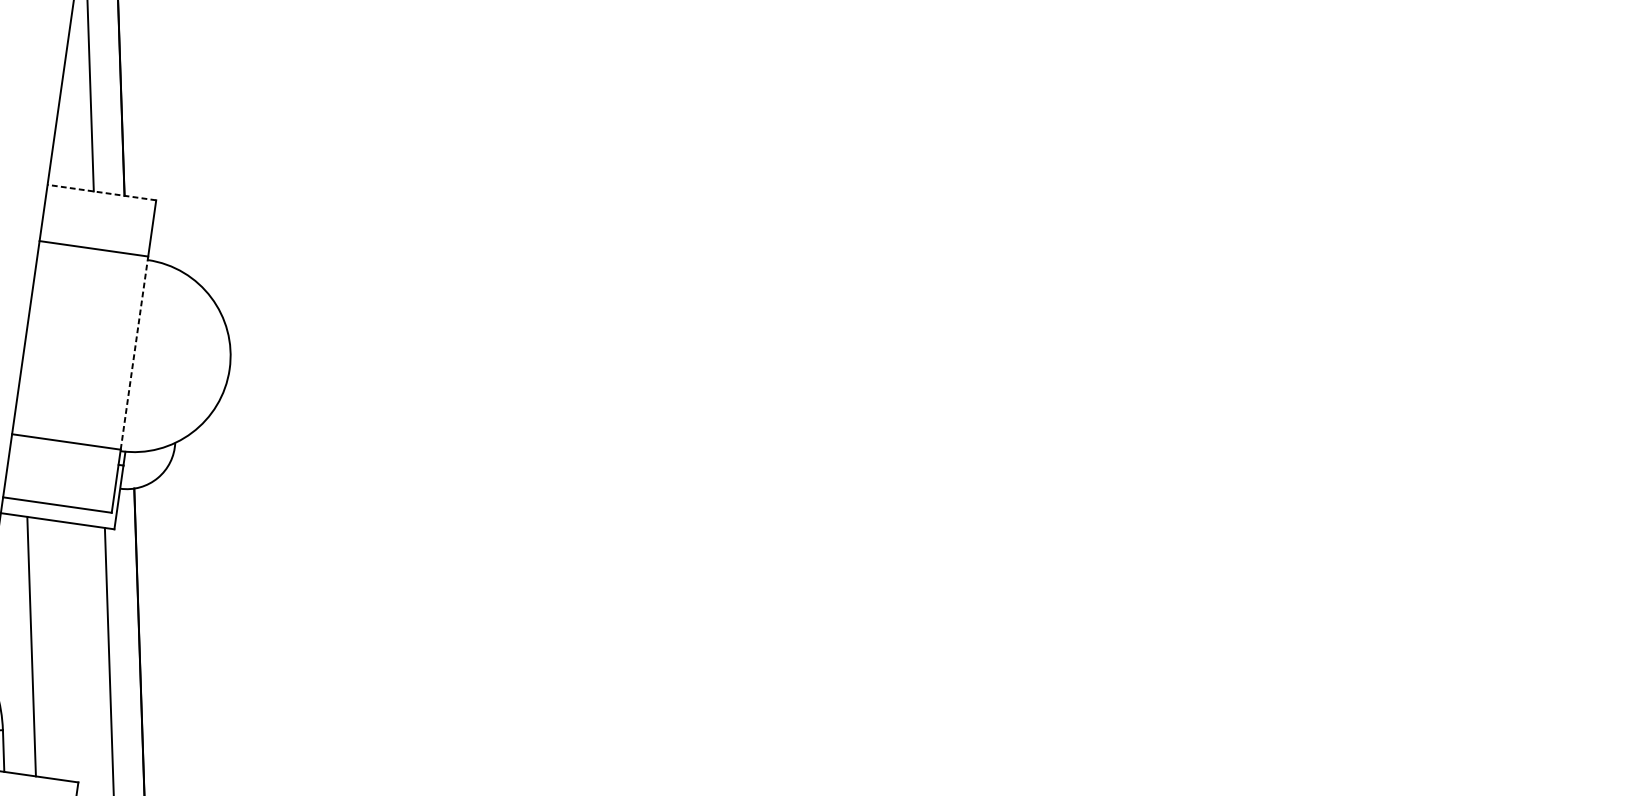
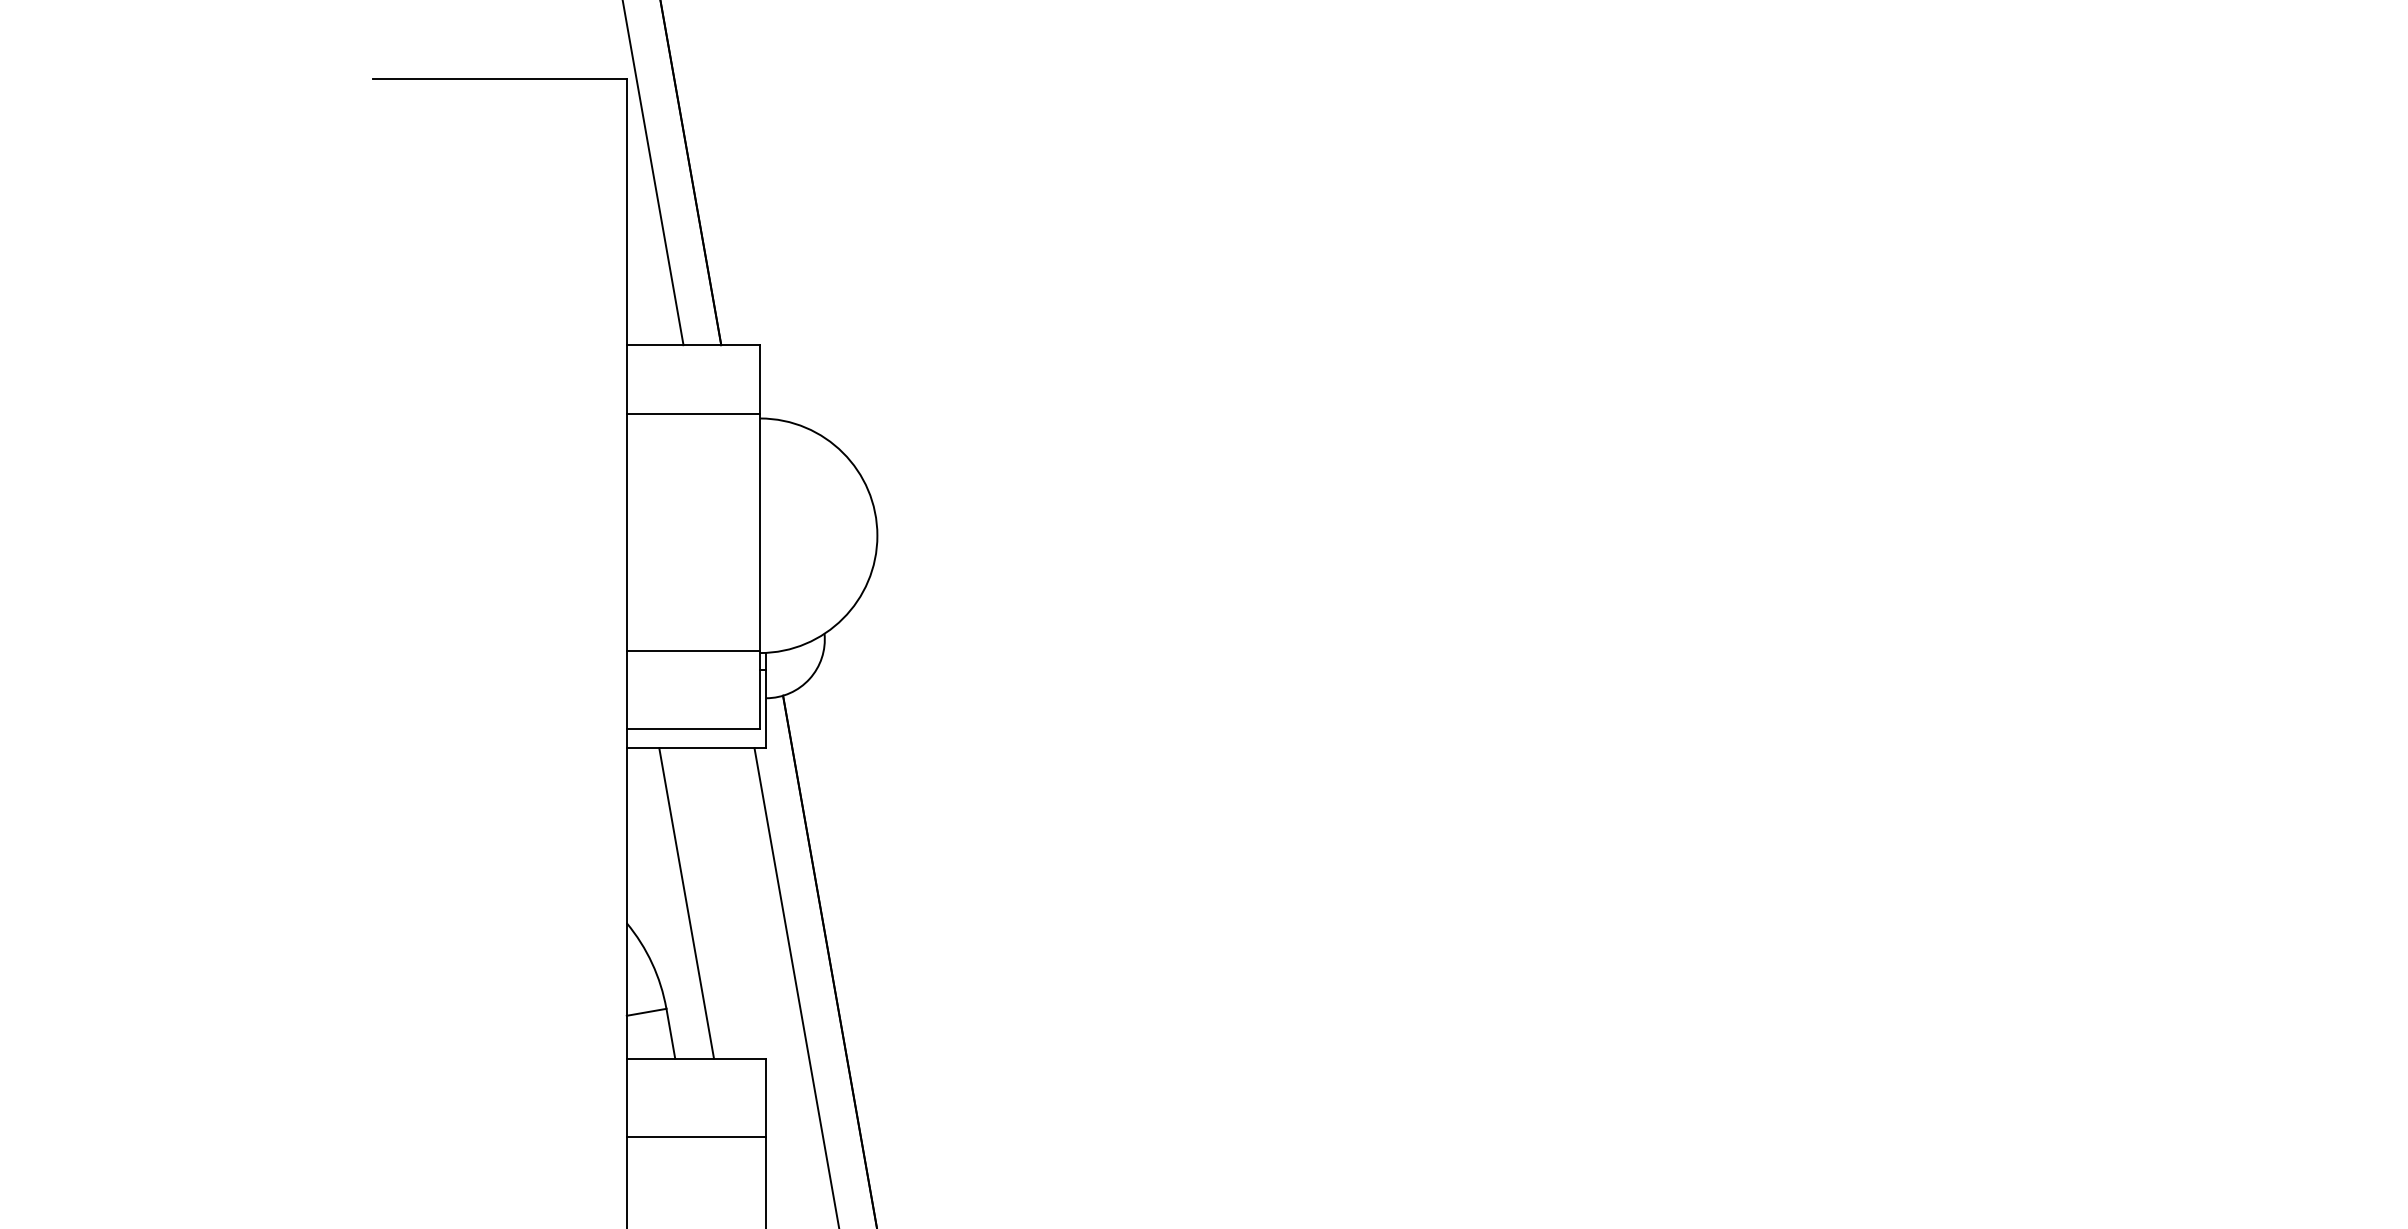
line: (101, 192) -> (693, 345), dashed -> solid
line: (134, 352) -> (760, 532), dashed -> solid

